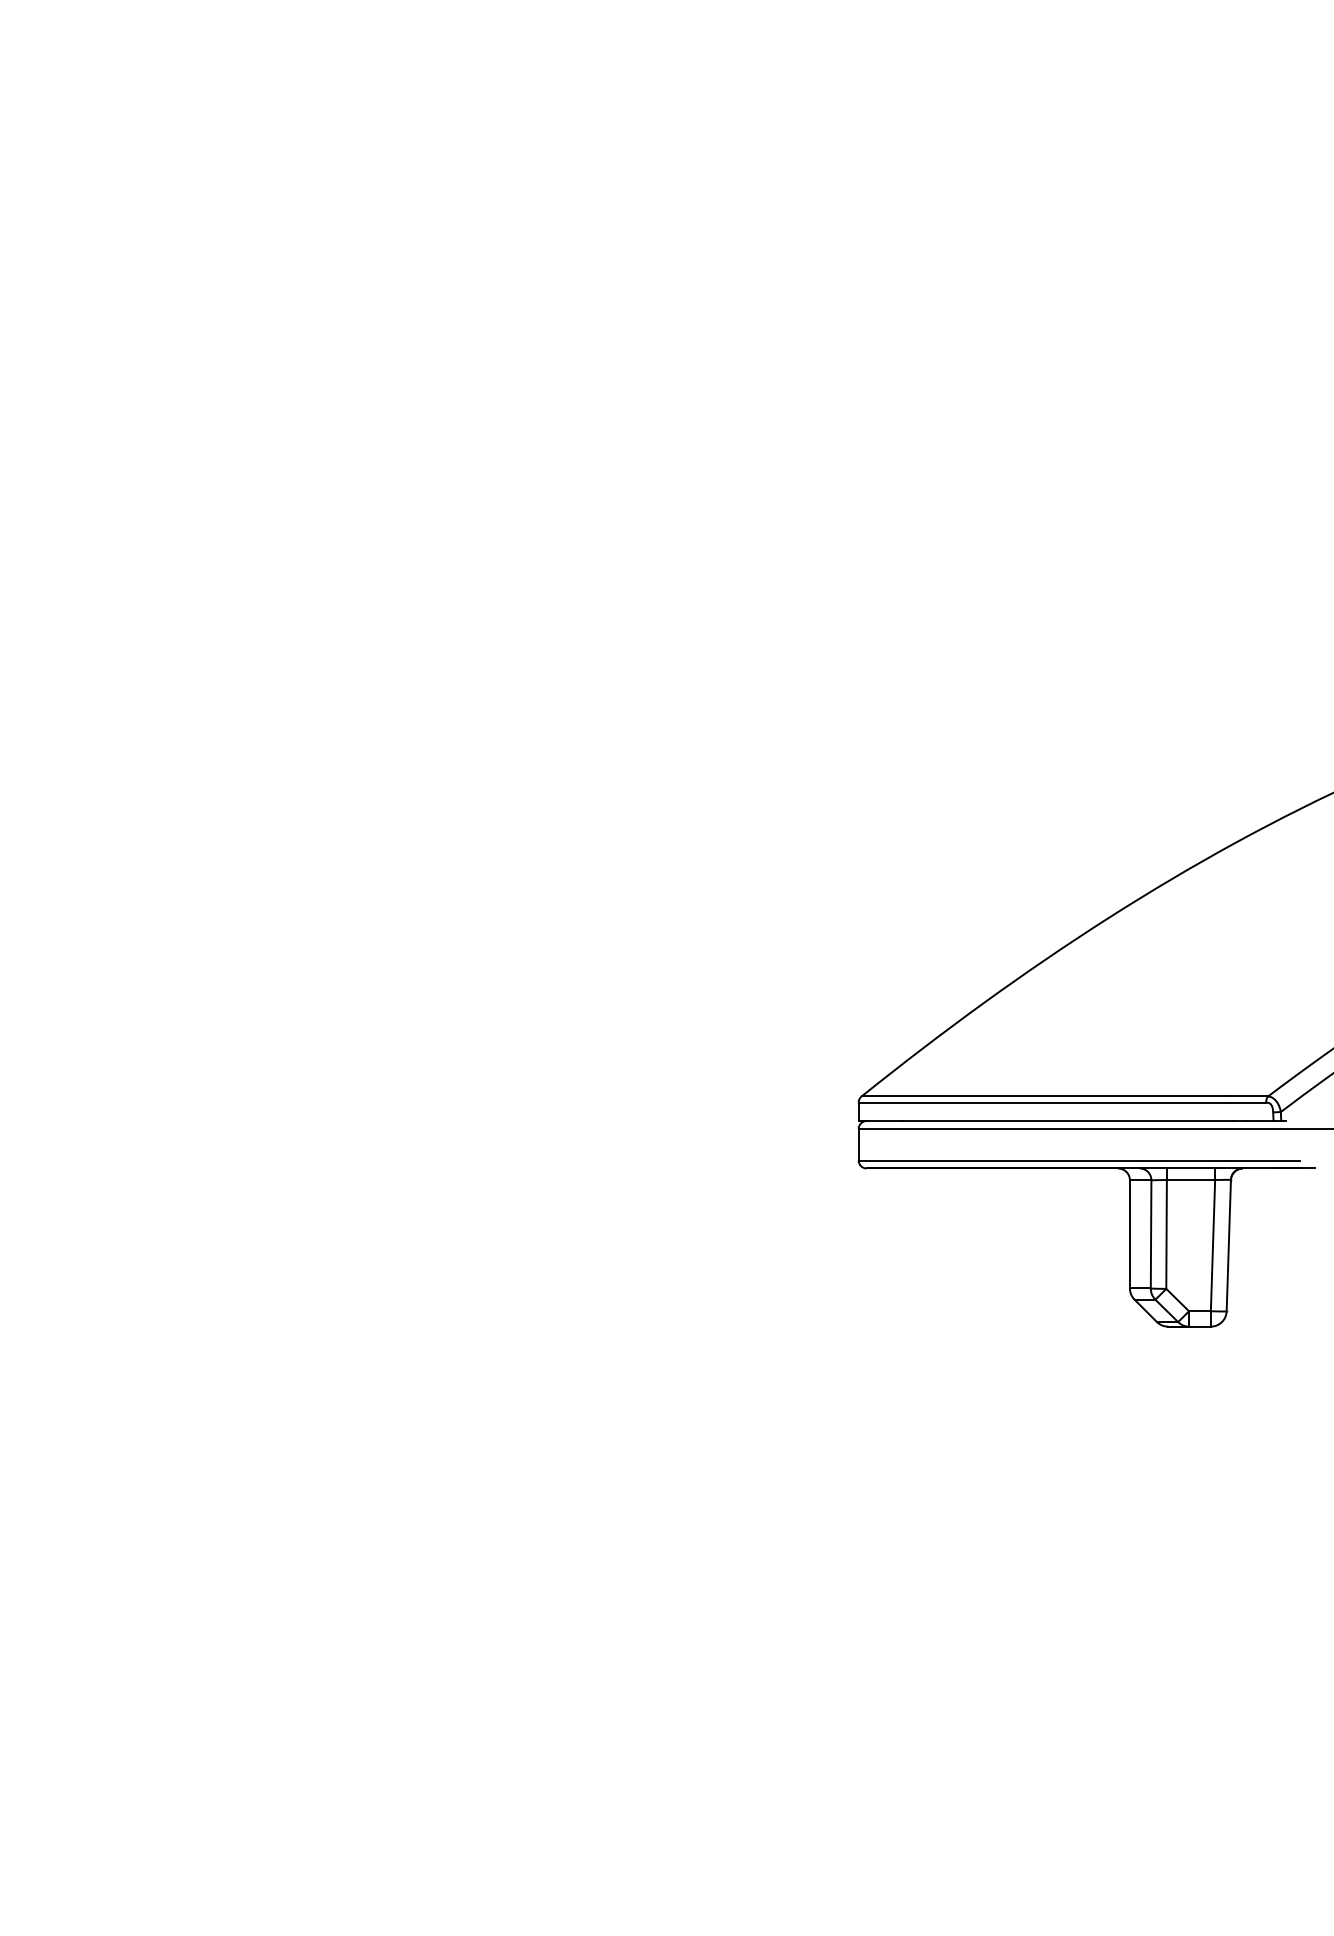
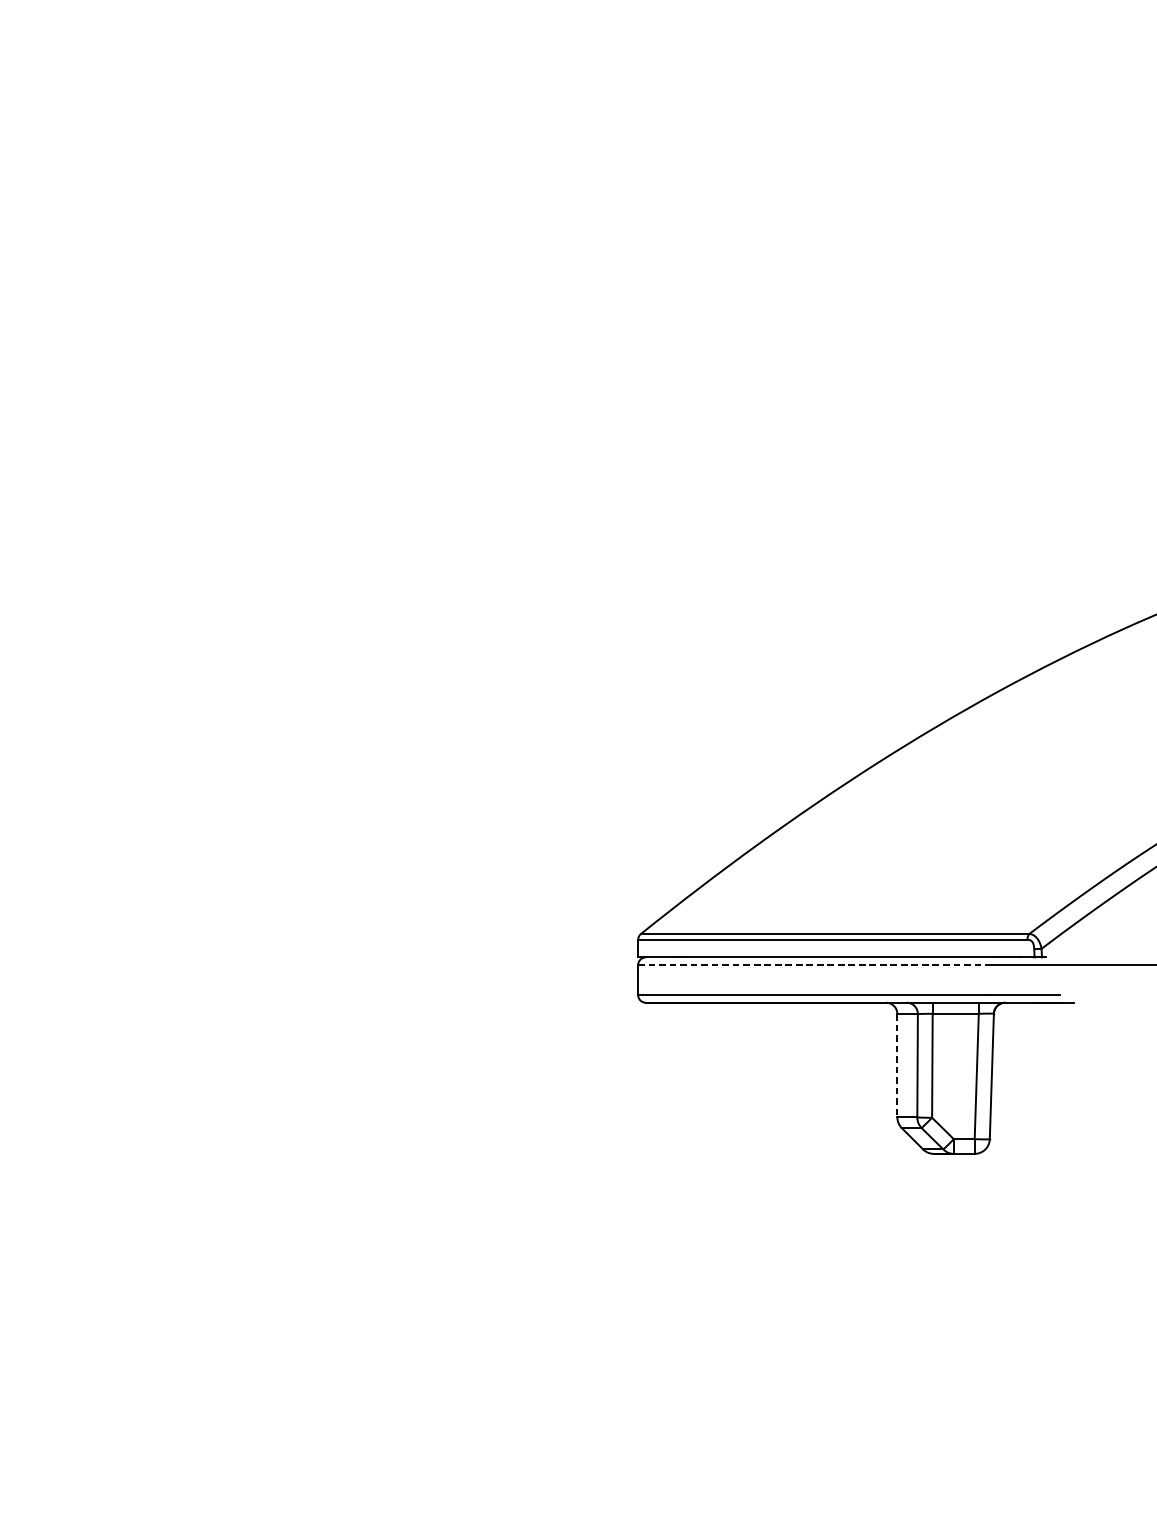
line: (1043, 1128) -> (814, 964), solid -> dashed
line: (1129, 1234) -> (896, 1065), solid -> dashed

